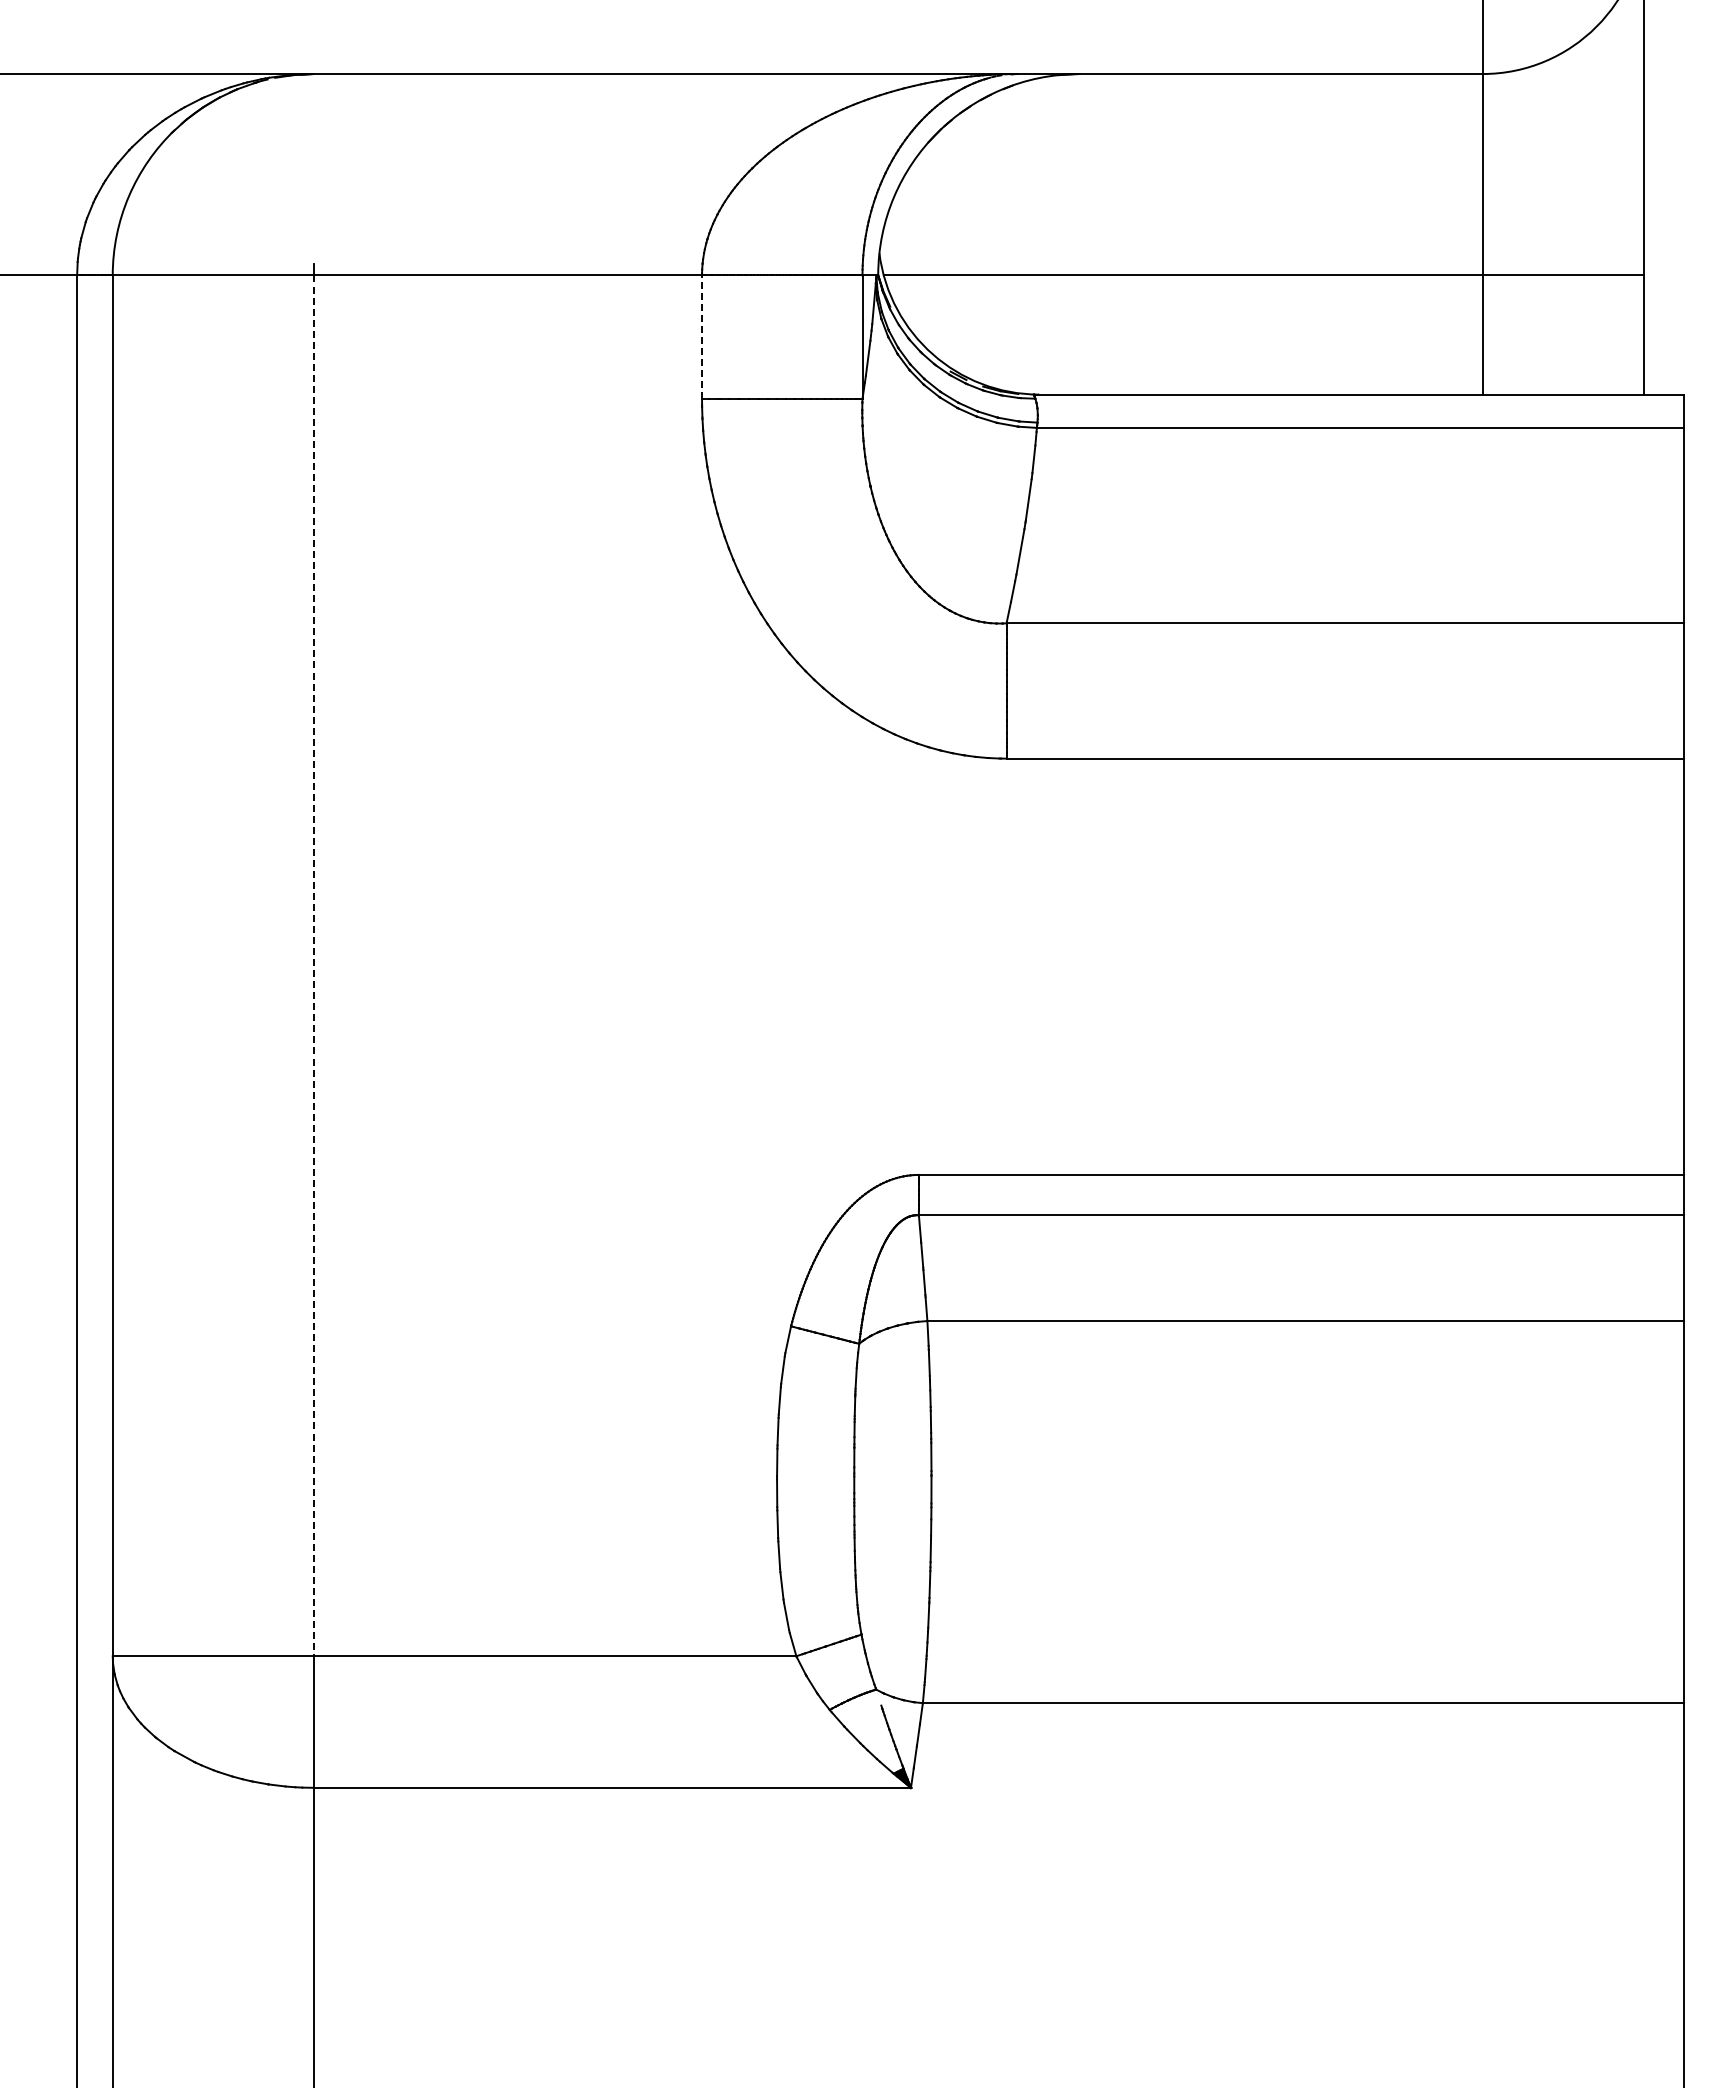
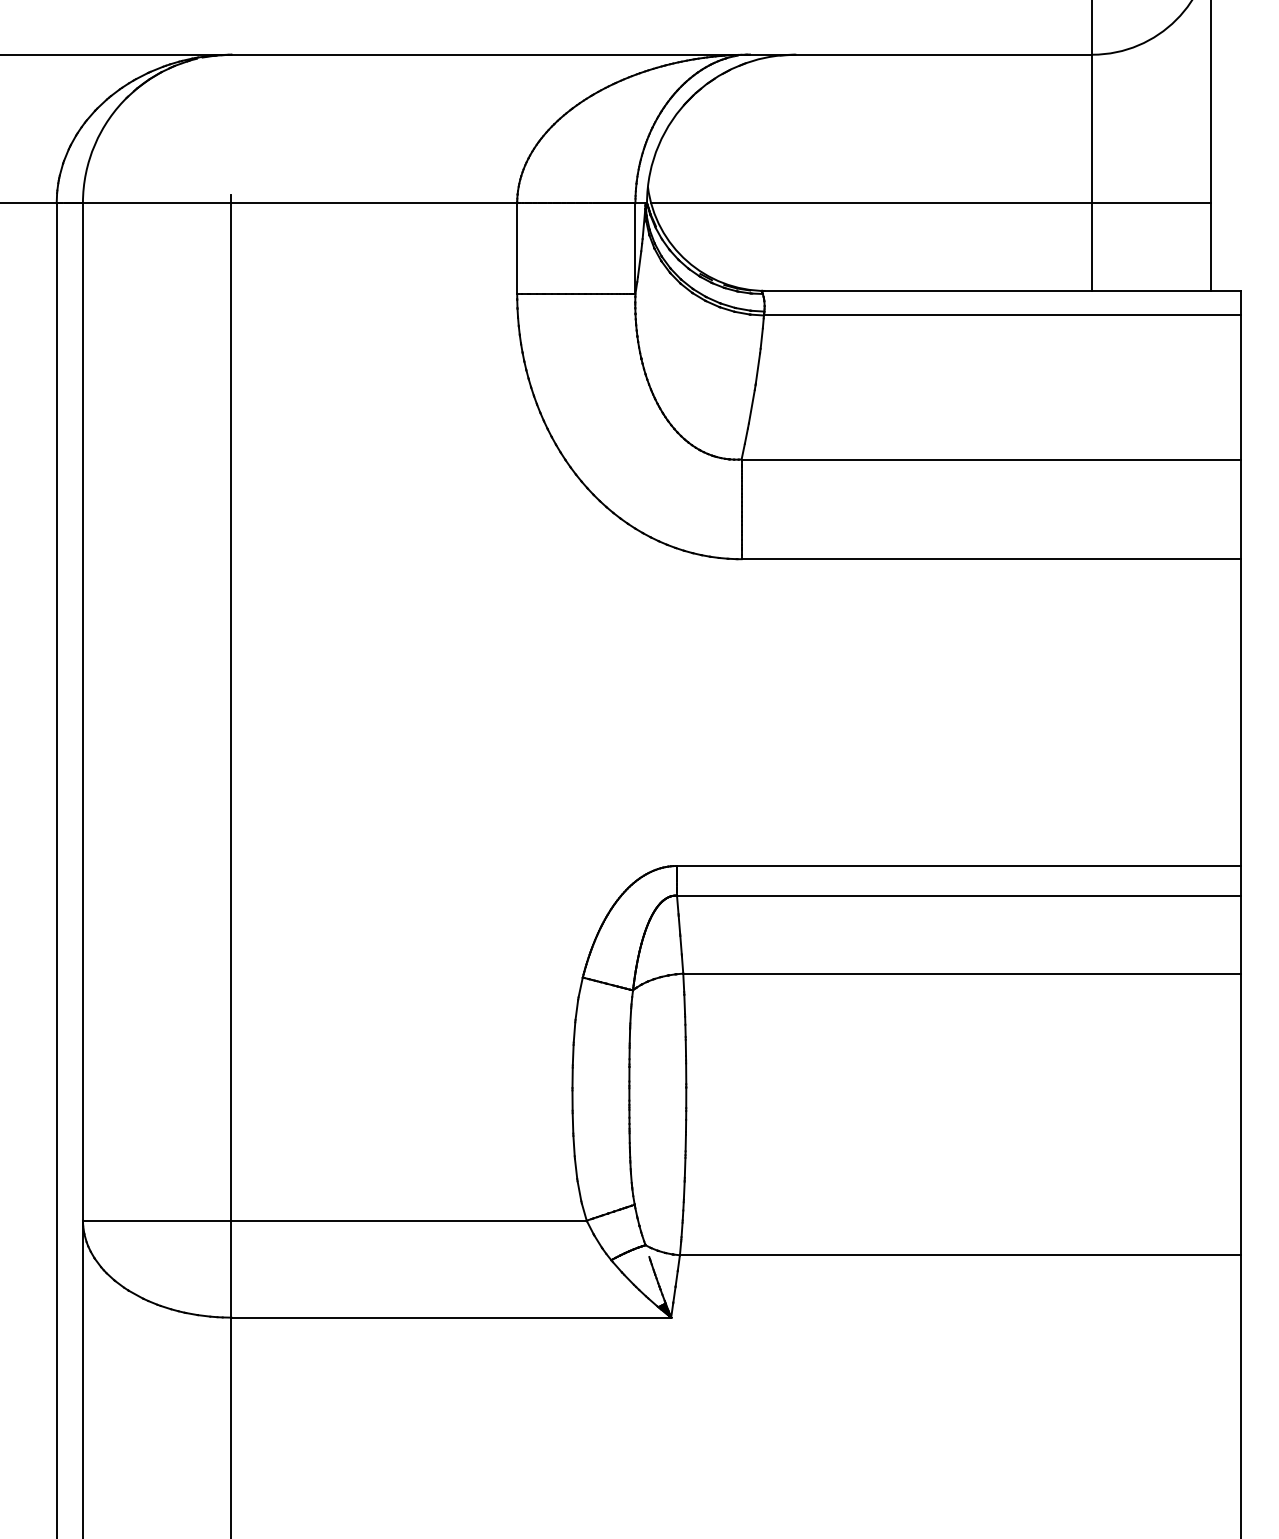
line: (702, 337) -> (517, 248), dashed -> solid
line: (314, 966) -> (231, 712), dashed -> solid

